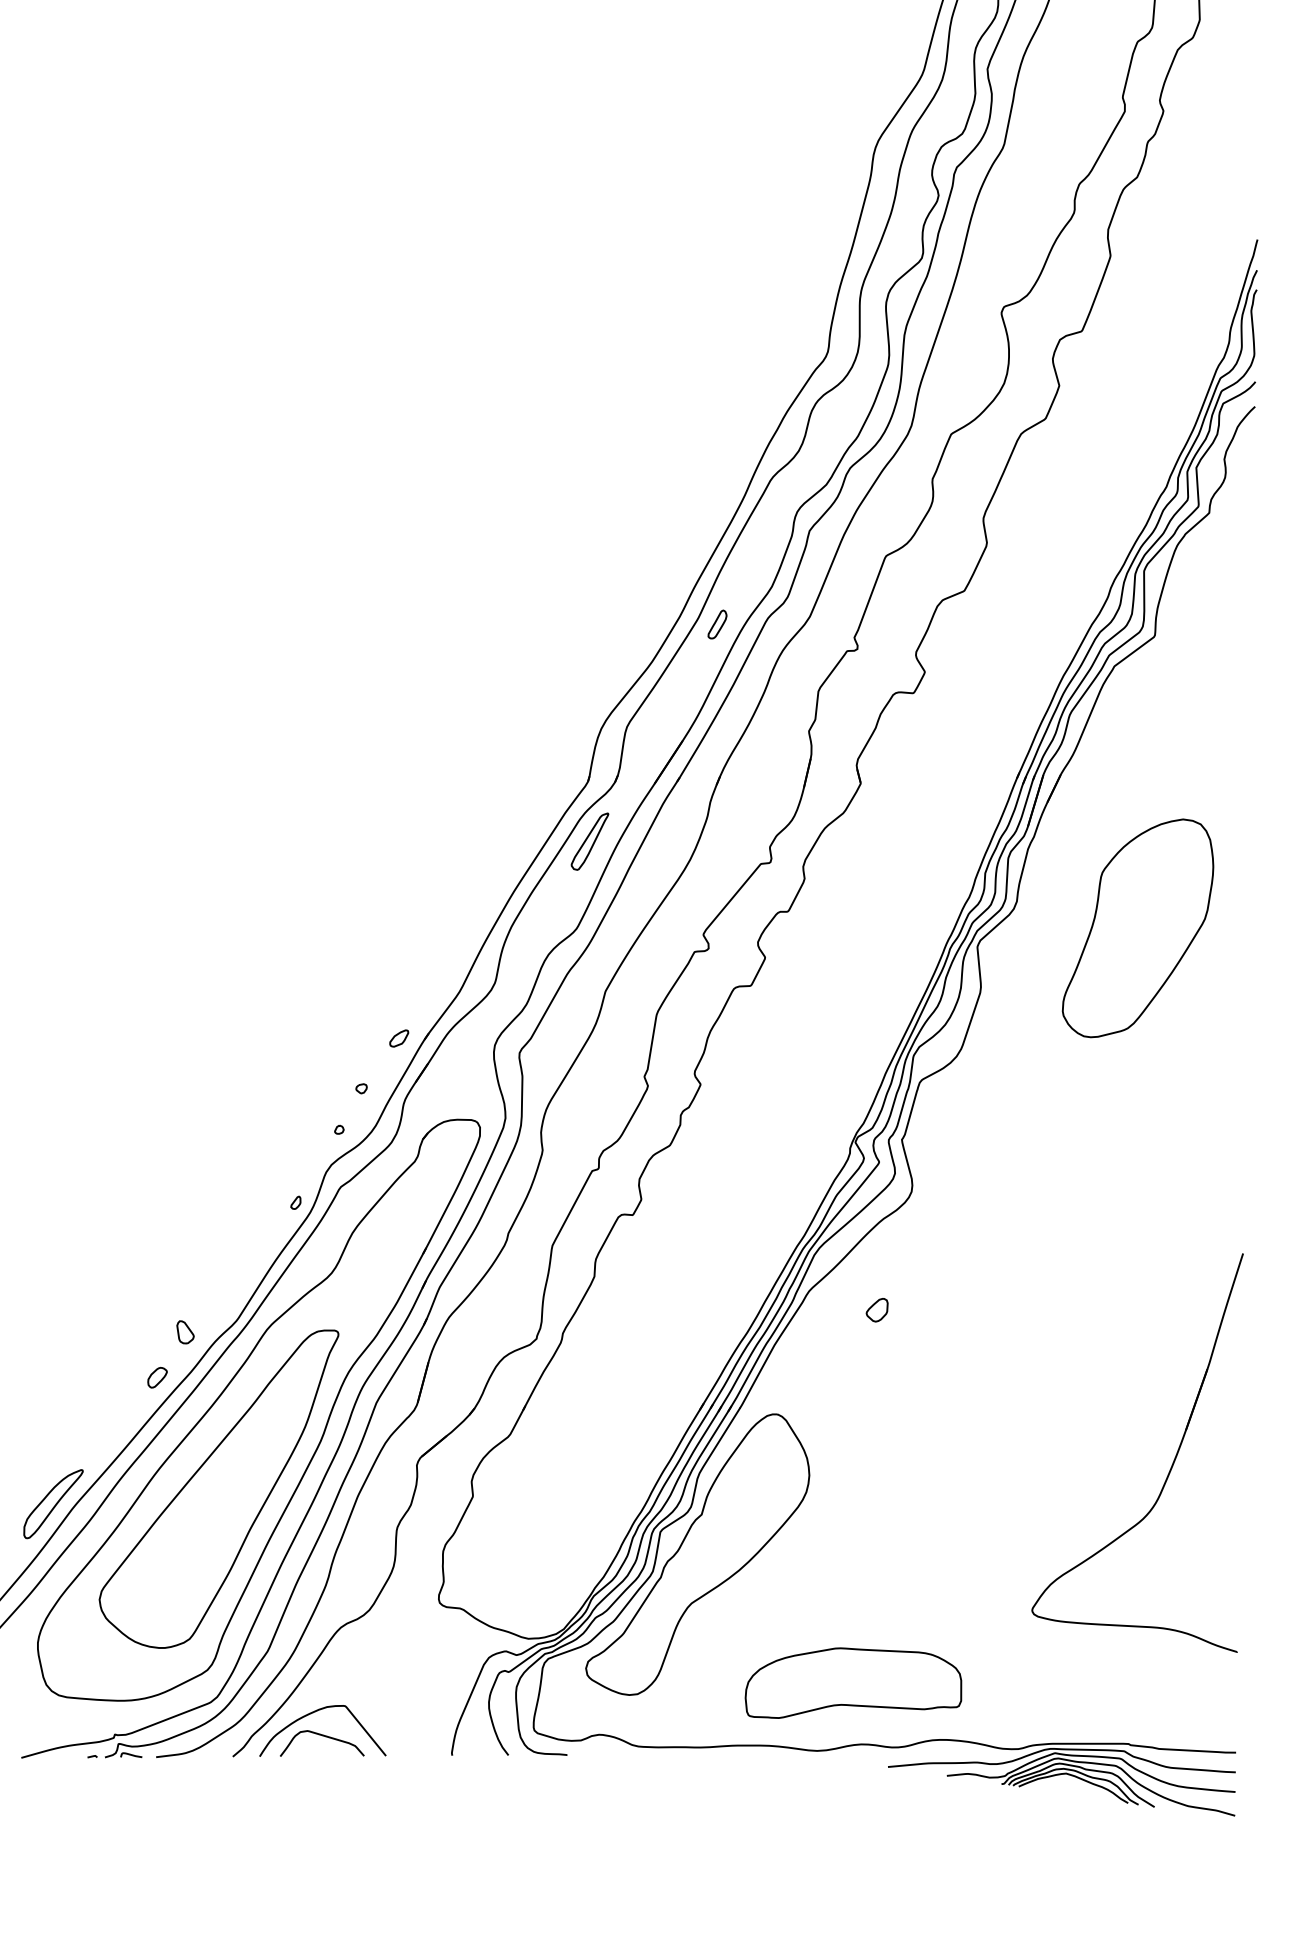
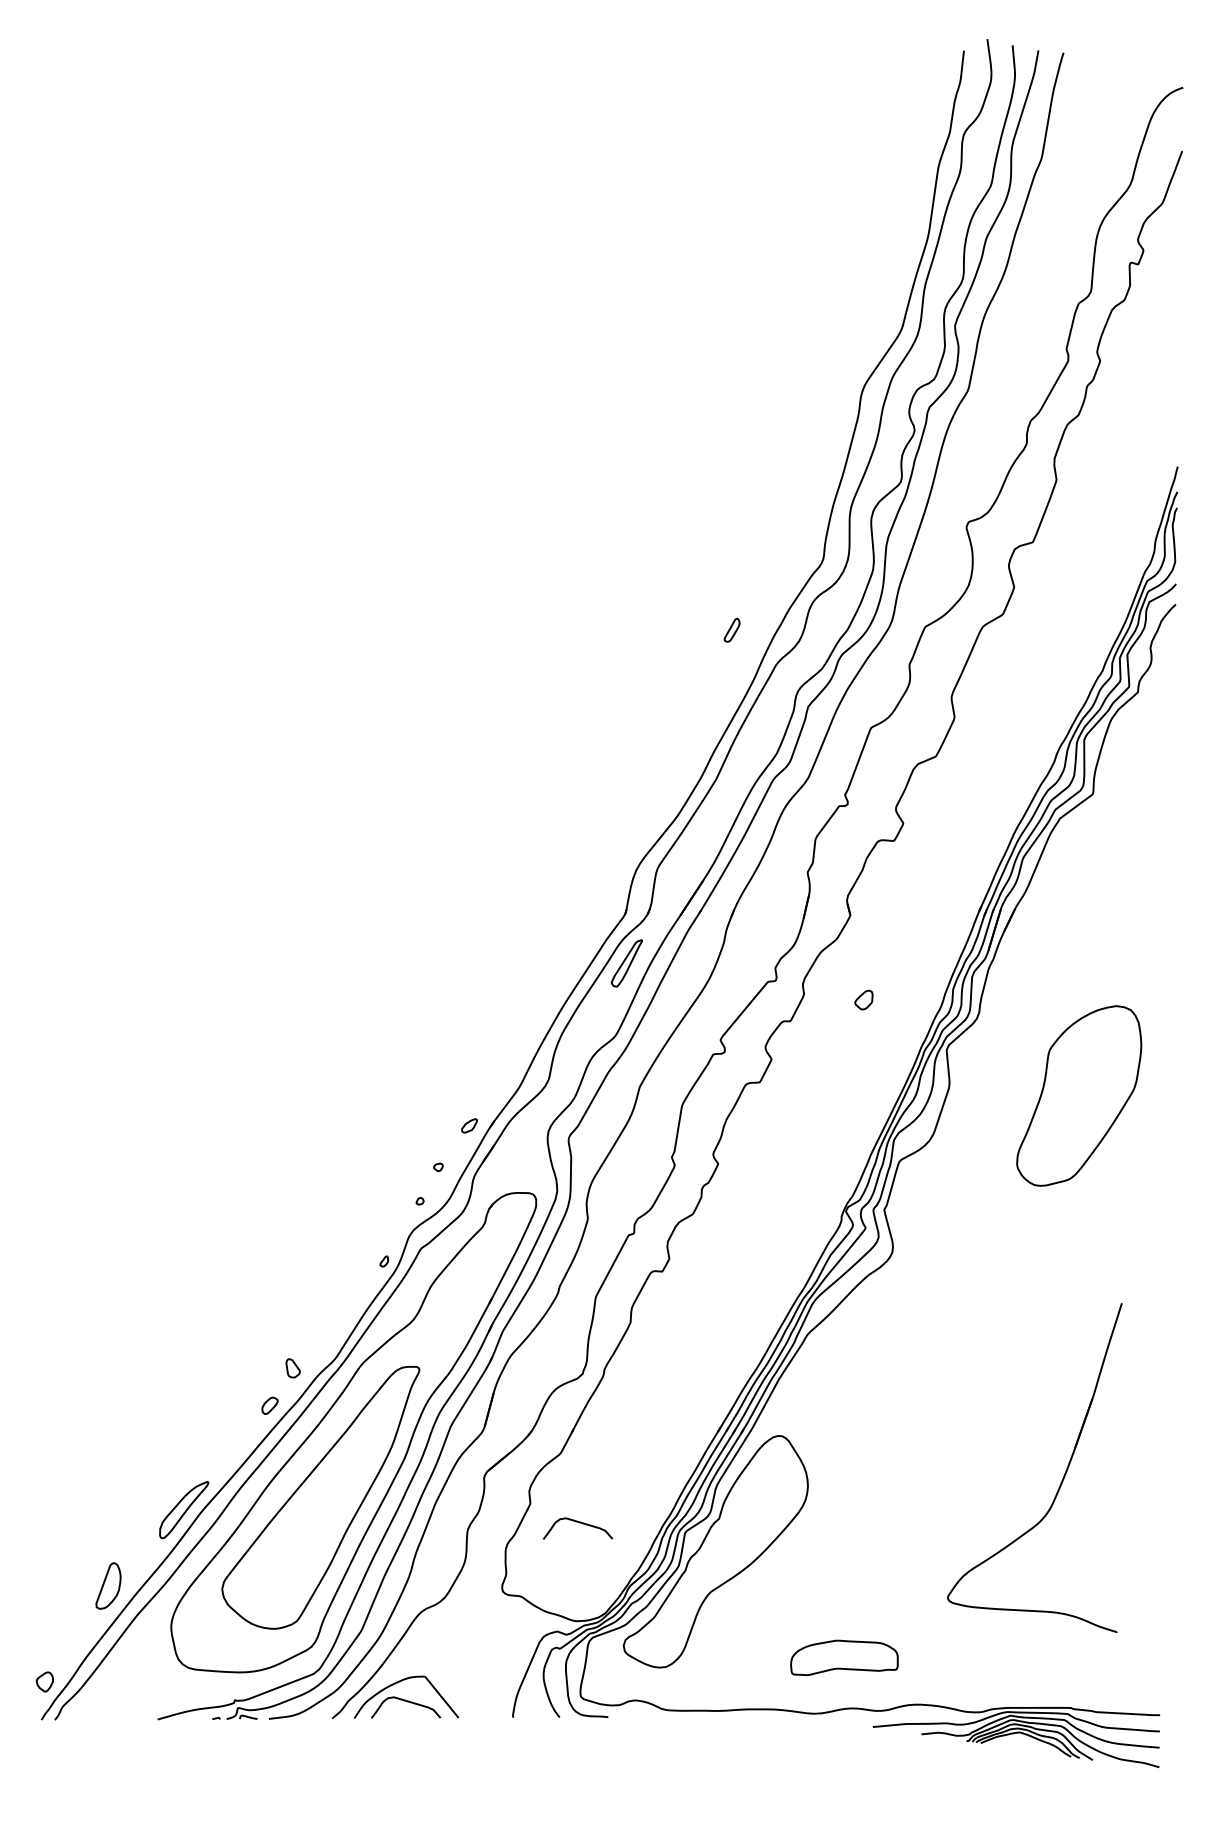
part: (716, 623) -> (731, 629), moved
part: (1138, 927) -> (1079, 1095), moved
part: (876, 1309) -> (863, 999), moved
part: (1169, 1468) -> (1061, 1480), moved
curve: (532, 1520) -> (579, 1523), added
part: (853, 1682) -> (844, 1657), size x0.6

